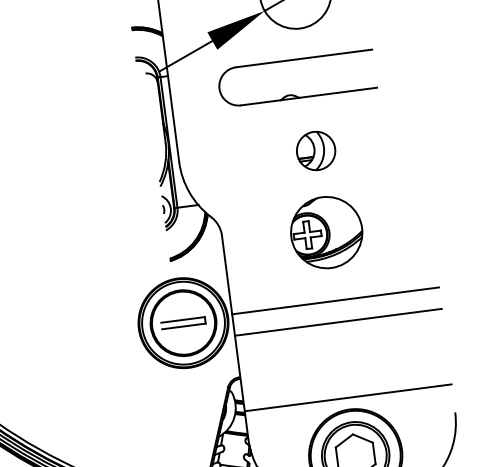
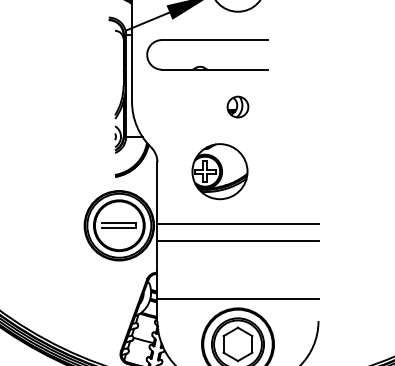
part: (295, 94) -> (204, 66), moved
part: (315, 150) -> (237, 106), size x0.7
part: (326, 232) -> (219, 171), moved

